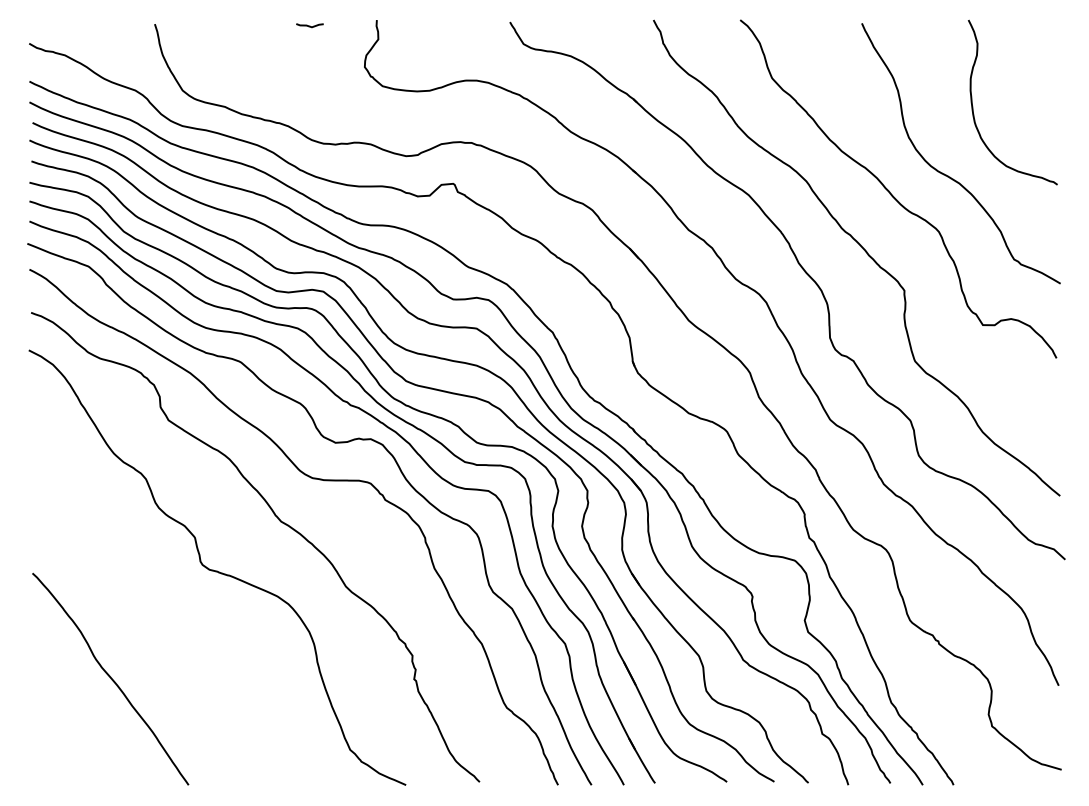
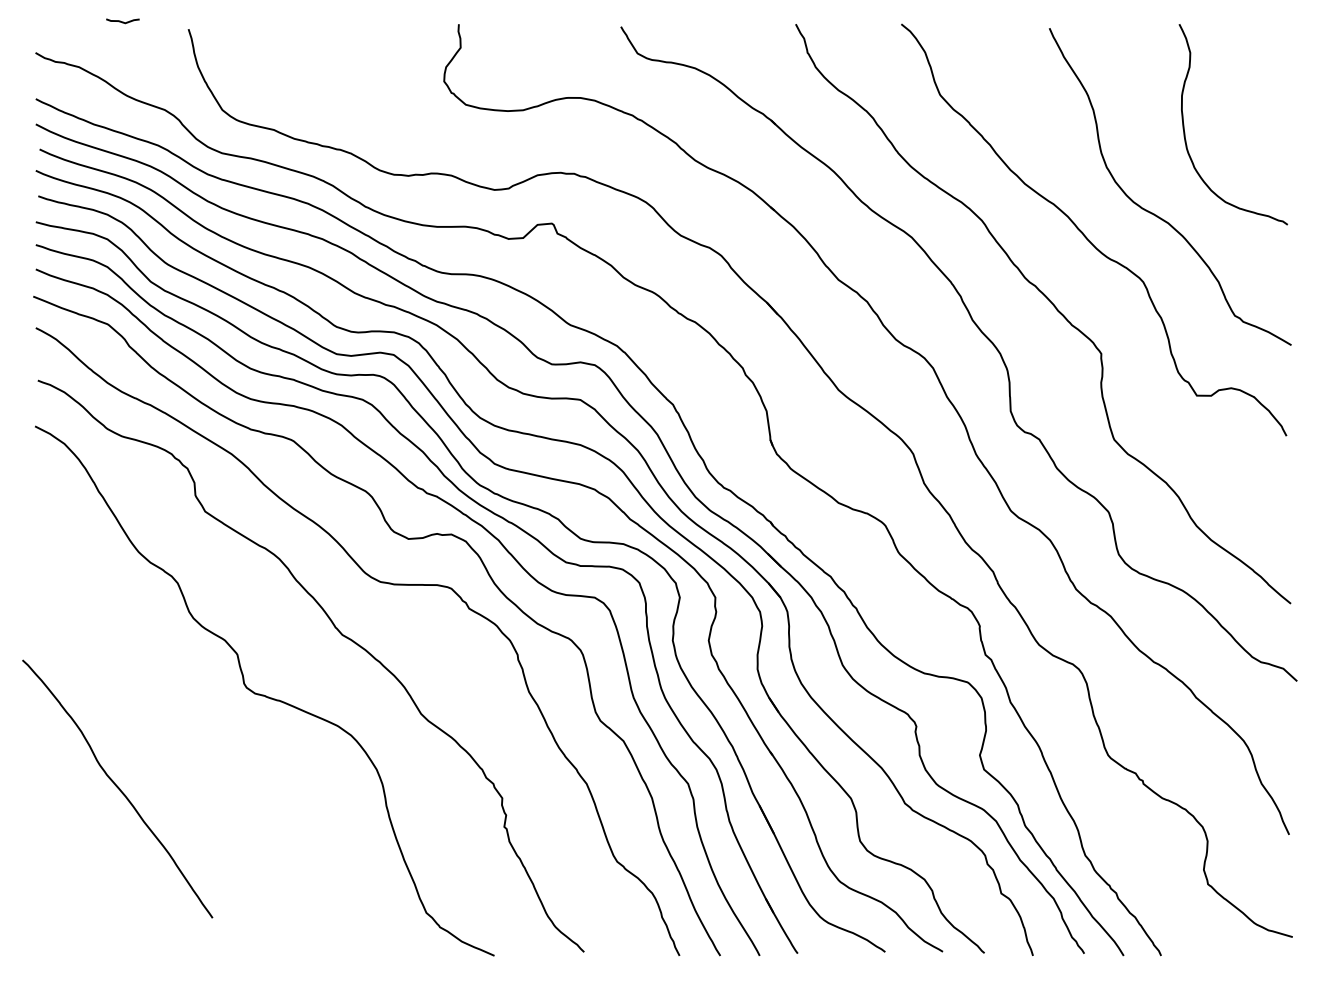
curve: (309, 25) -> (122, 21), moved
curve: (110, 678) -> (117, 788), moved

